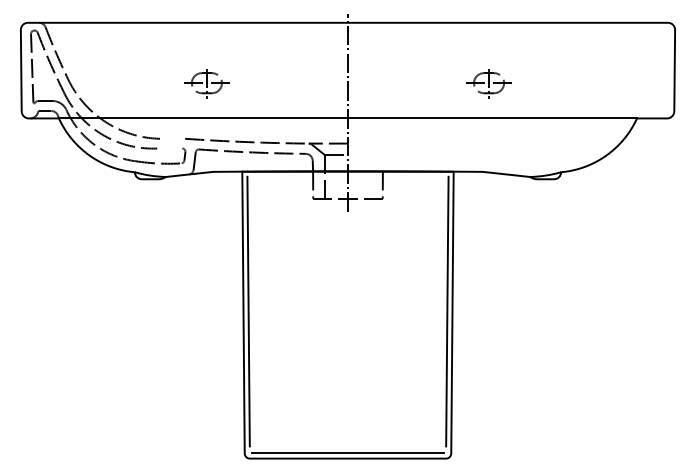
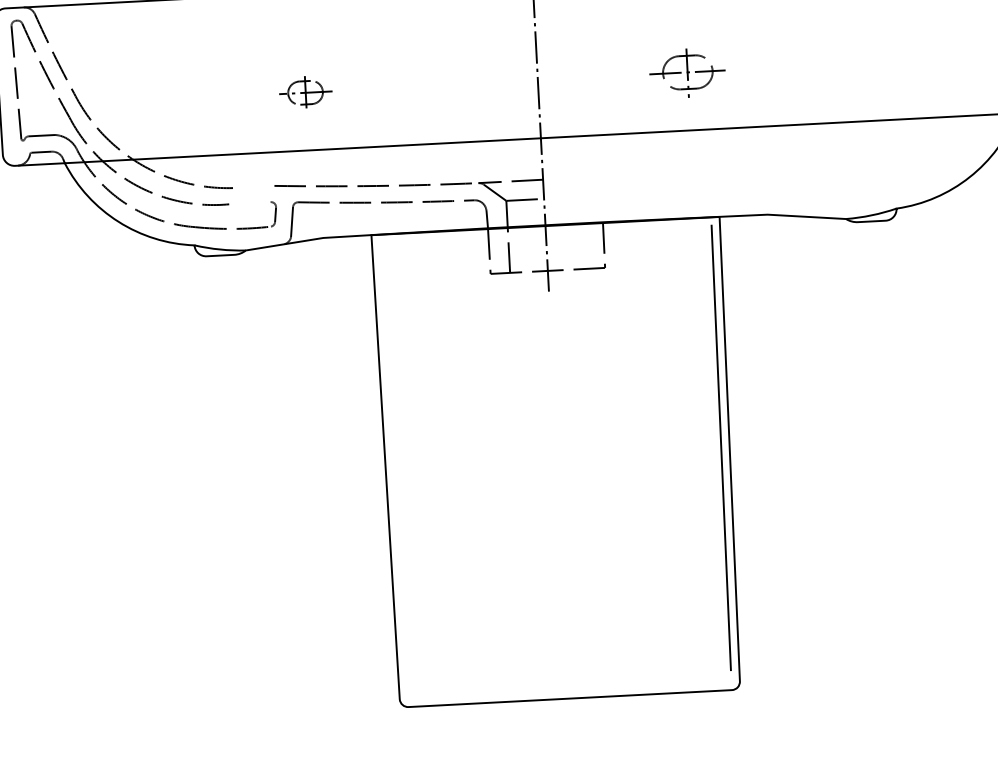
part: (206, 83) -> (304, 92), size x0.7
part: (488, 83) -> (686, 72), moved
line: (248, 311) -> (393, 464), removed
line: (347, 453) -> (569, 690), removed

